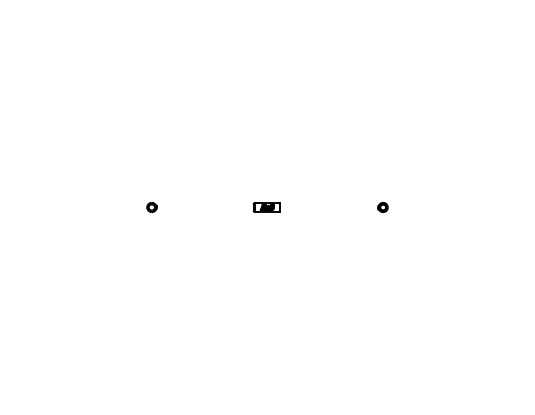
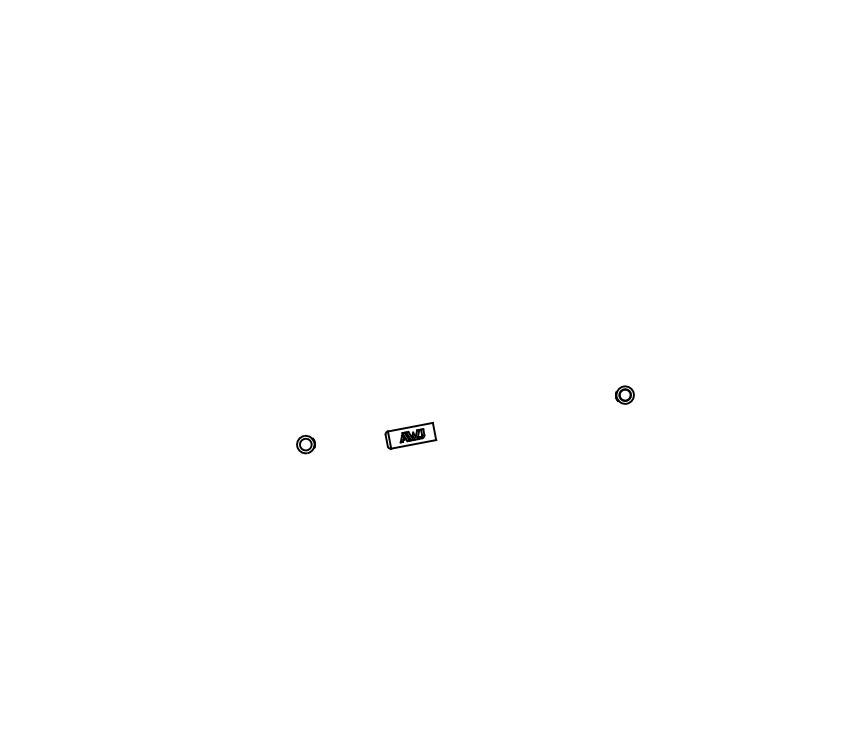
part: (151, 207) -> (305, 444), moved

